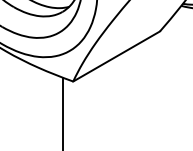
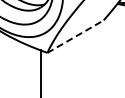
line: (116, 56) -> (75, 36), solid -> dashed

